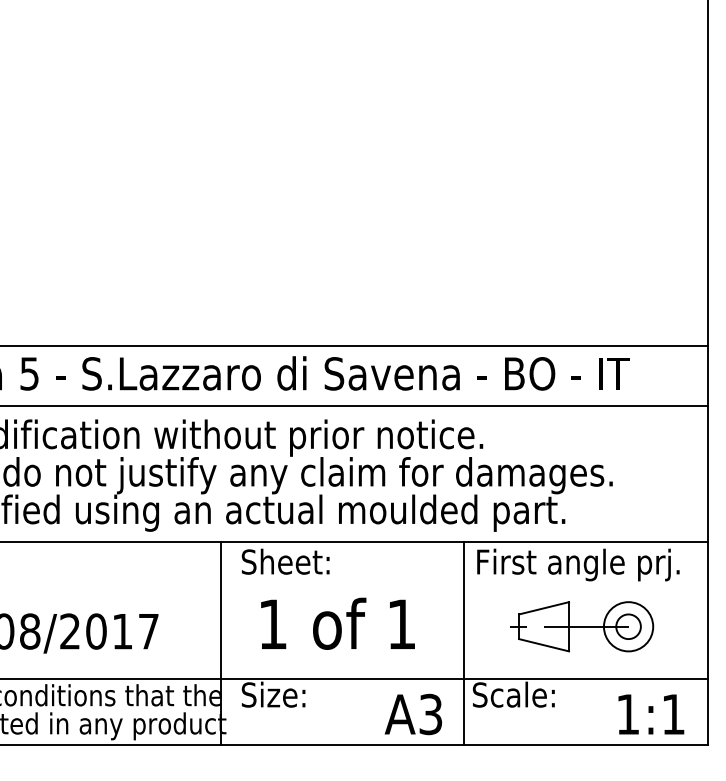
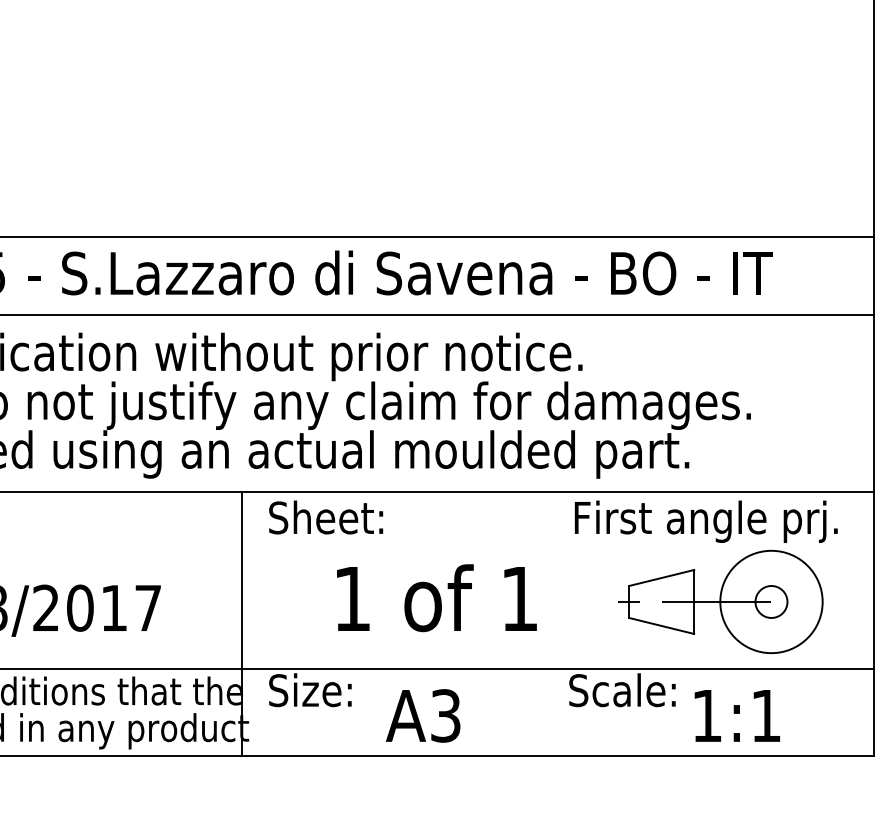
text: (337, 623) -> (436, 597), moved
circle: (628, 626) -> (771, 601), size x1.6
line: (464, 643) -> (558, 623), removed
text: (412, 714) -> (421, 715), moved
text: (651, 714) -> (737, 715), moved

